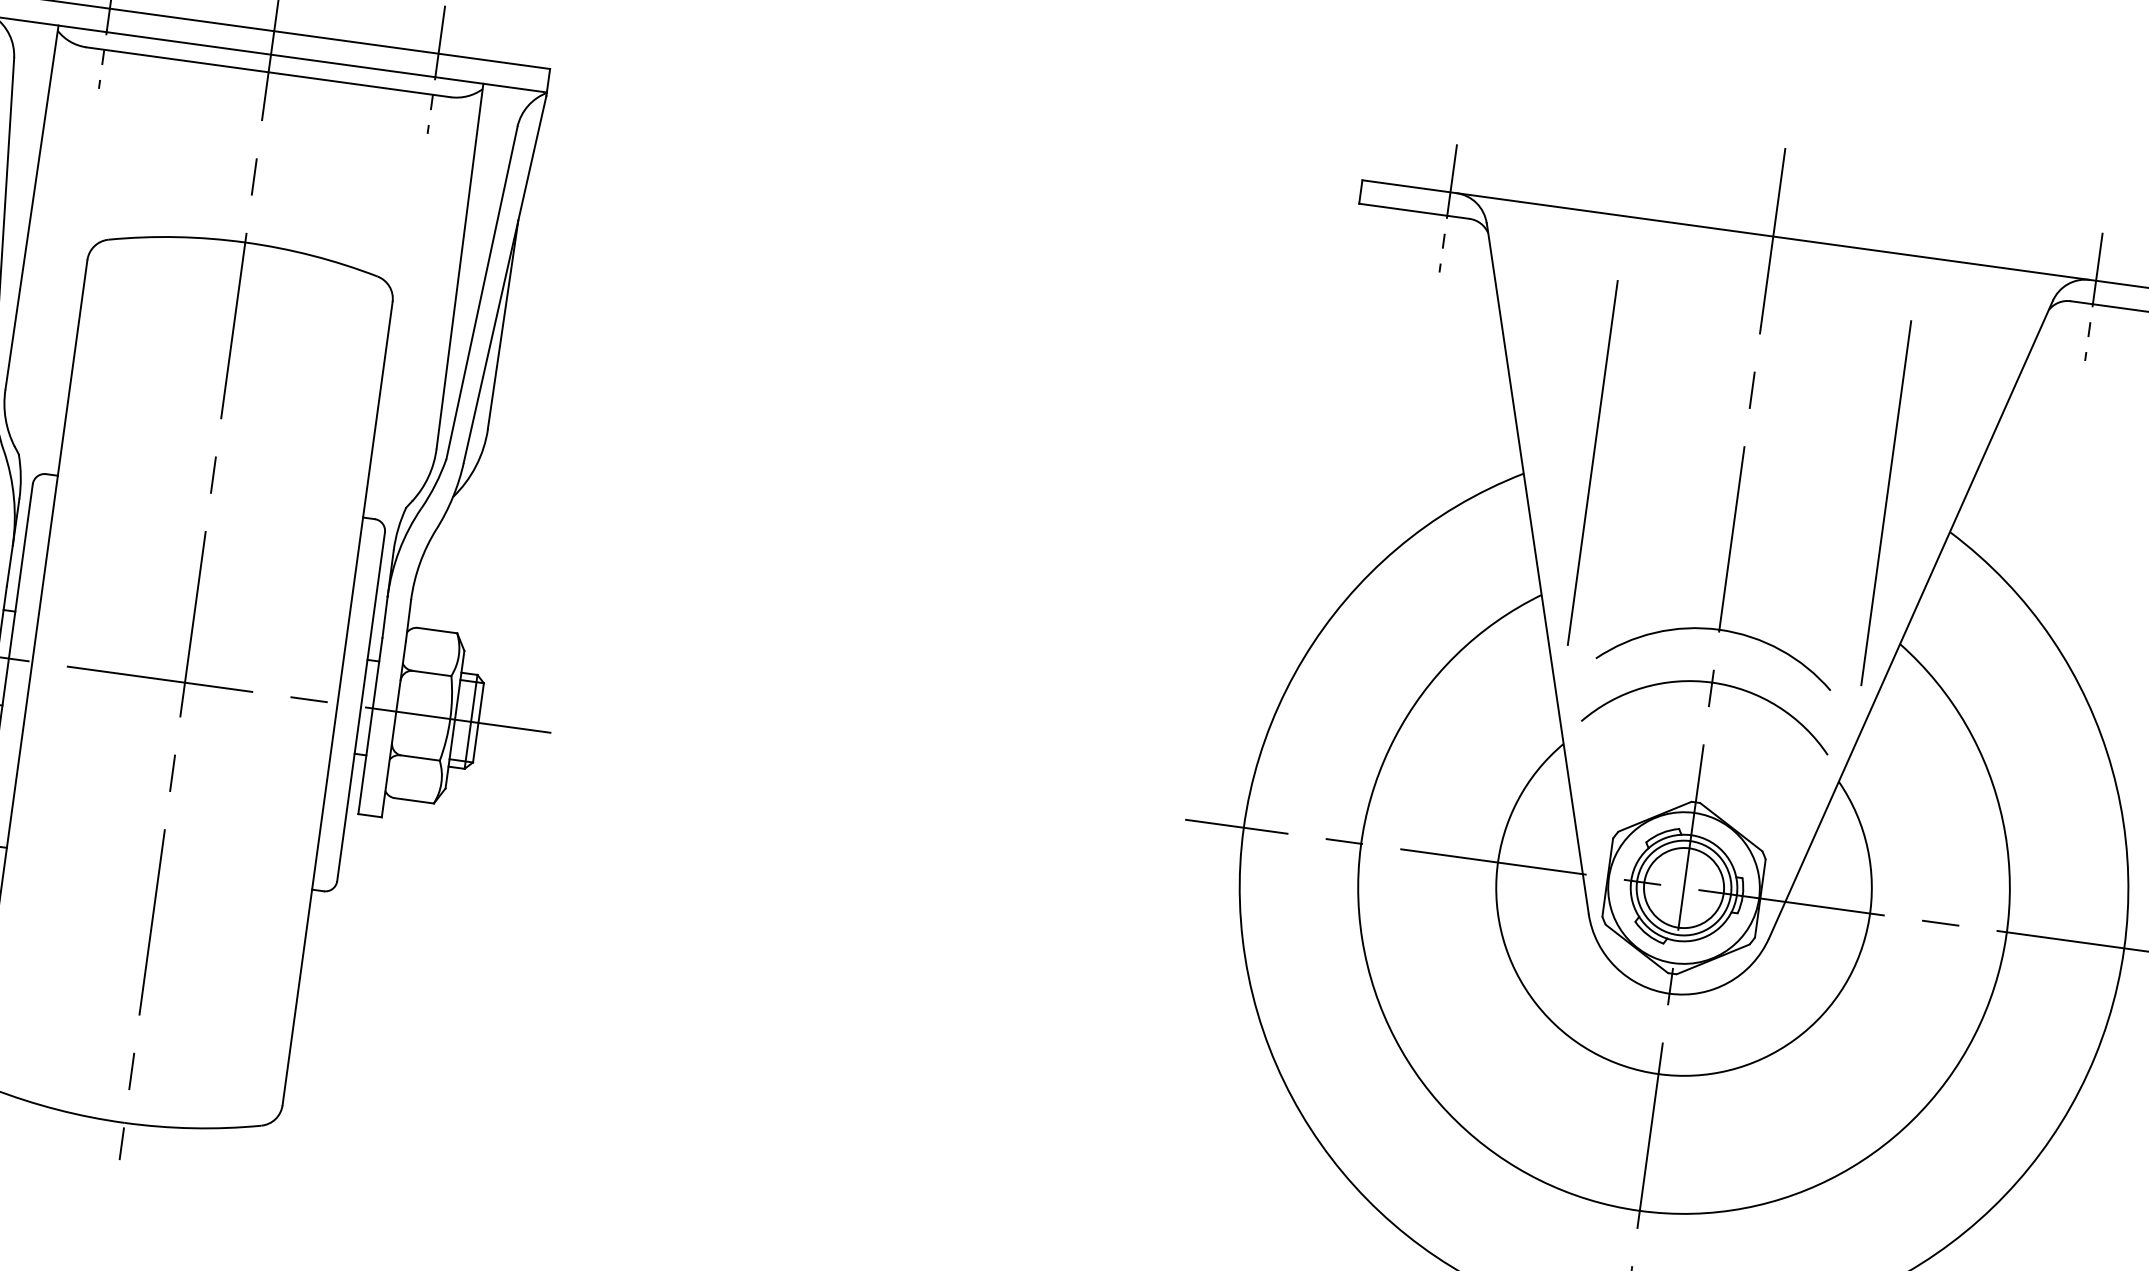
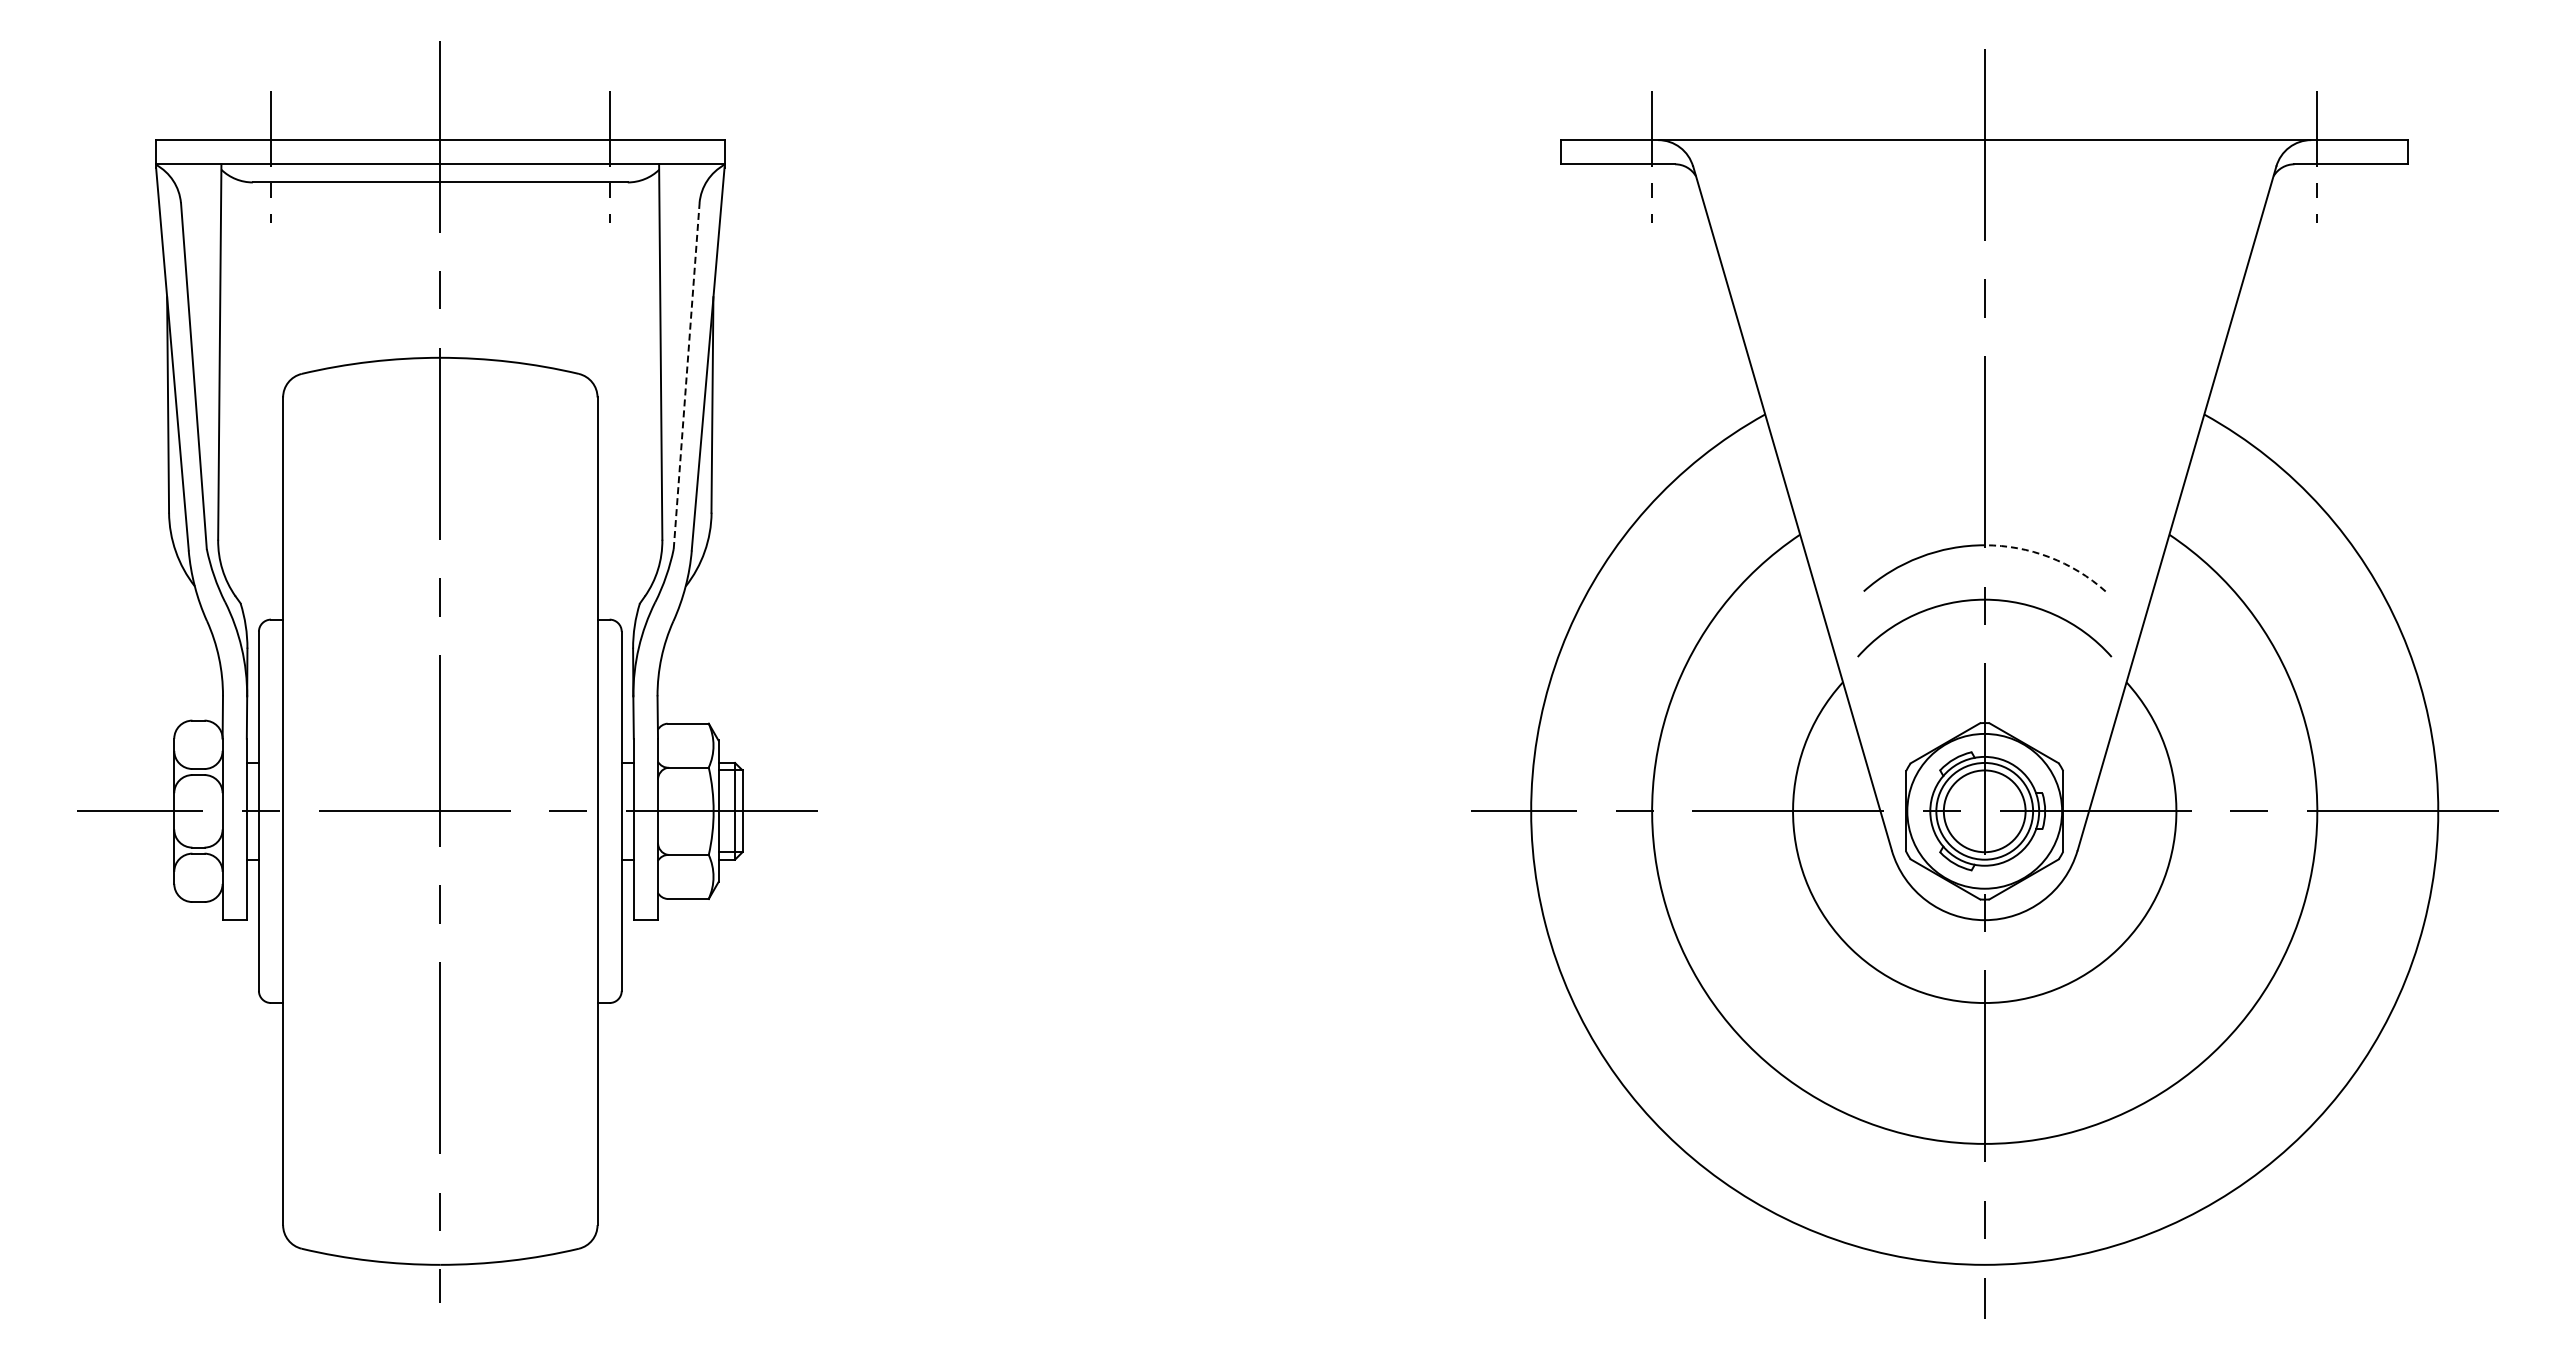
line: (481, 292) -> (686, 375), solid -> dashed
line: (1592, 462) -> (1833, 393), removed
line: (1885, 502) -> (2135, 393), removed
arc: (1780, 650) -> (2049, 557), solid -> dashed

